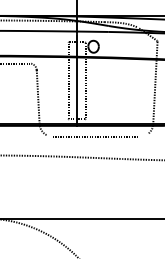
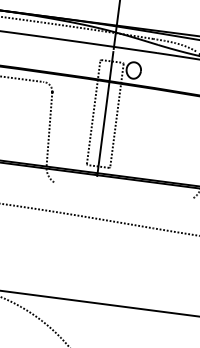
line: (96, 136) -> (121, 193), removed

